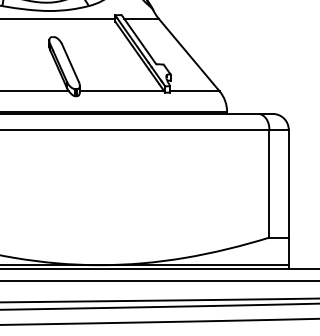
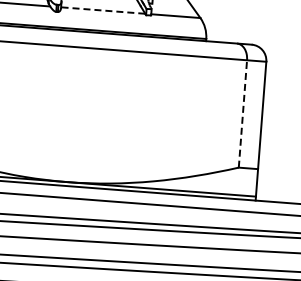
line: (121, 91) -> (102, 10), solid -> dashed
line: (269, 183) -> (243, 113), solid -> dashed

